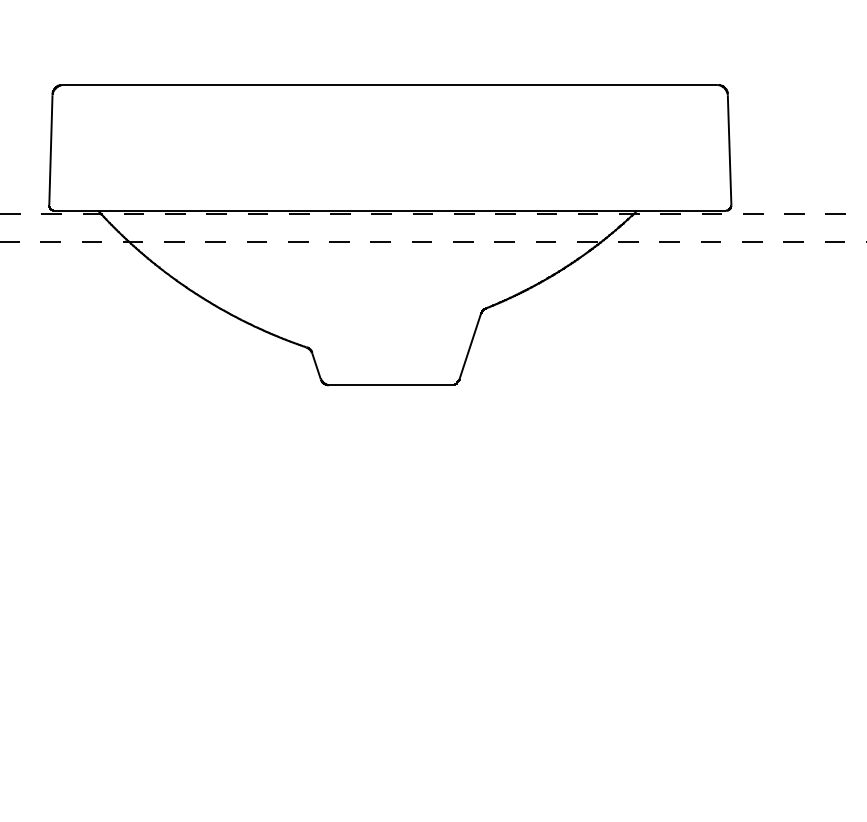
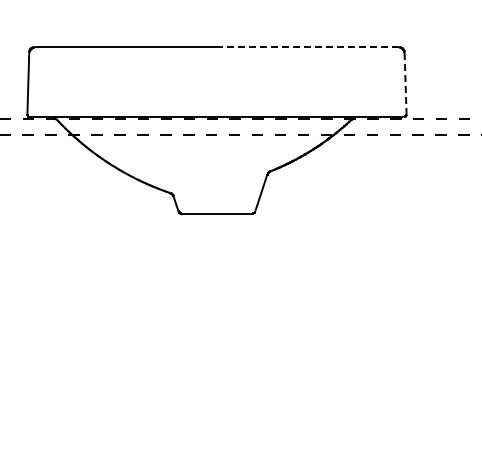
line: (553, 85) -> (307, 47), solid -> dashed
line: (729, 150) -> (405, 83), solid -> dashed

